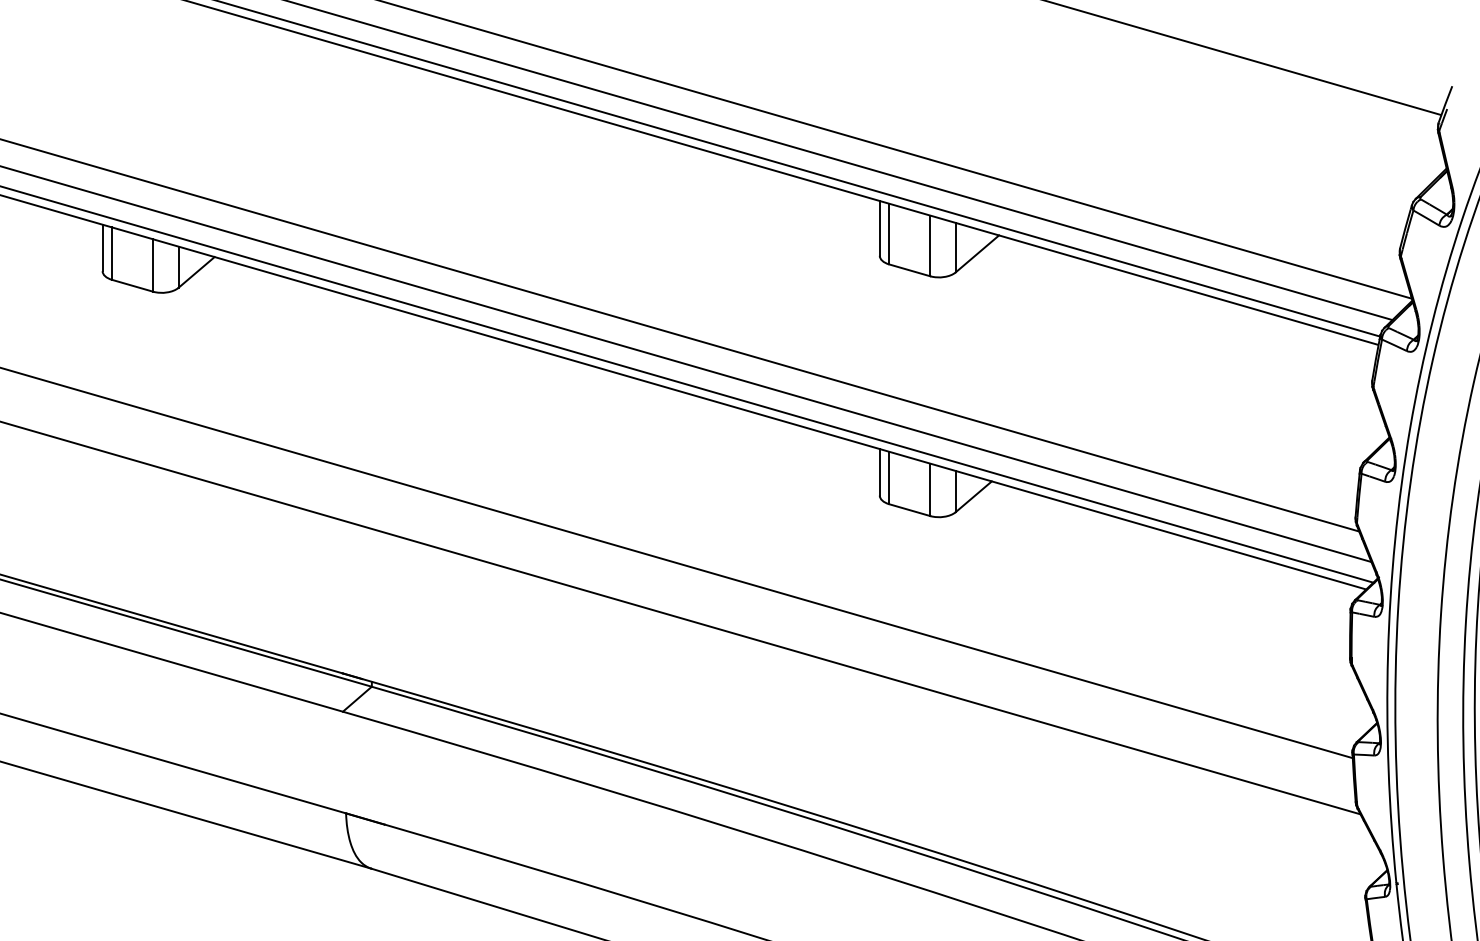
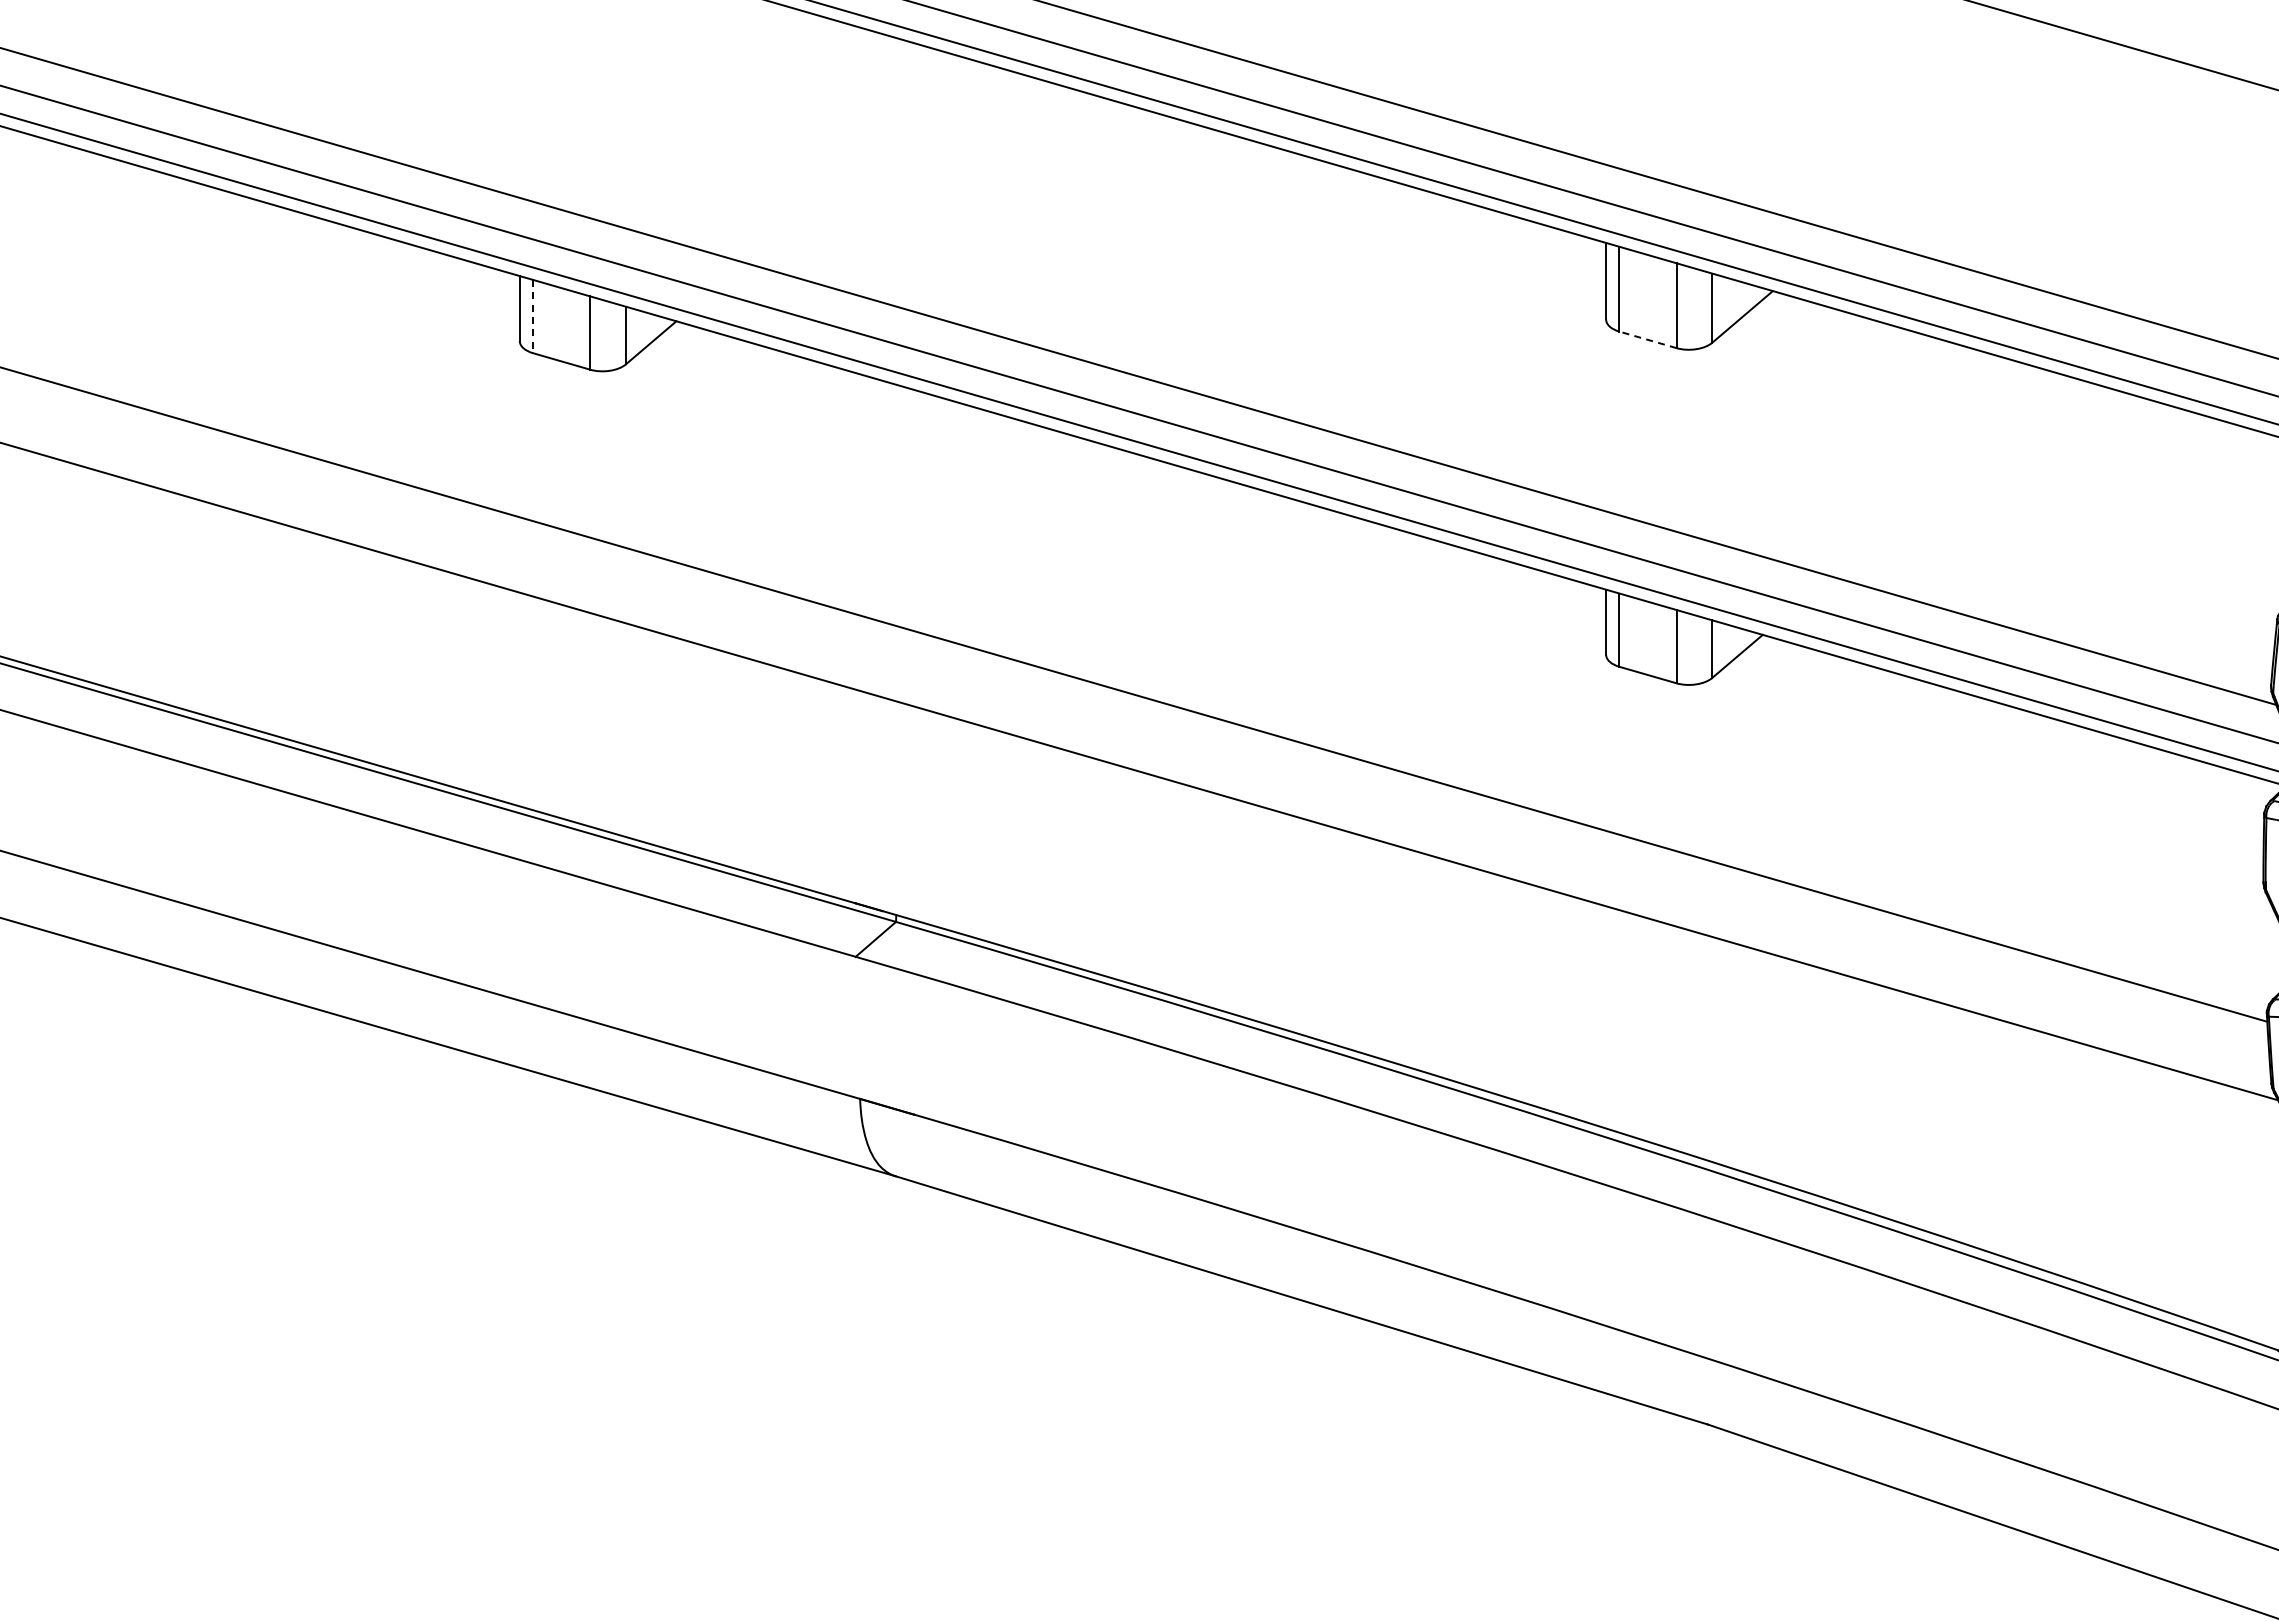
line: (112, 253) -> (533, 316), solid -> dashed
line: (910, 270) -> (1648, 339), solid -> dashed

